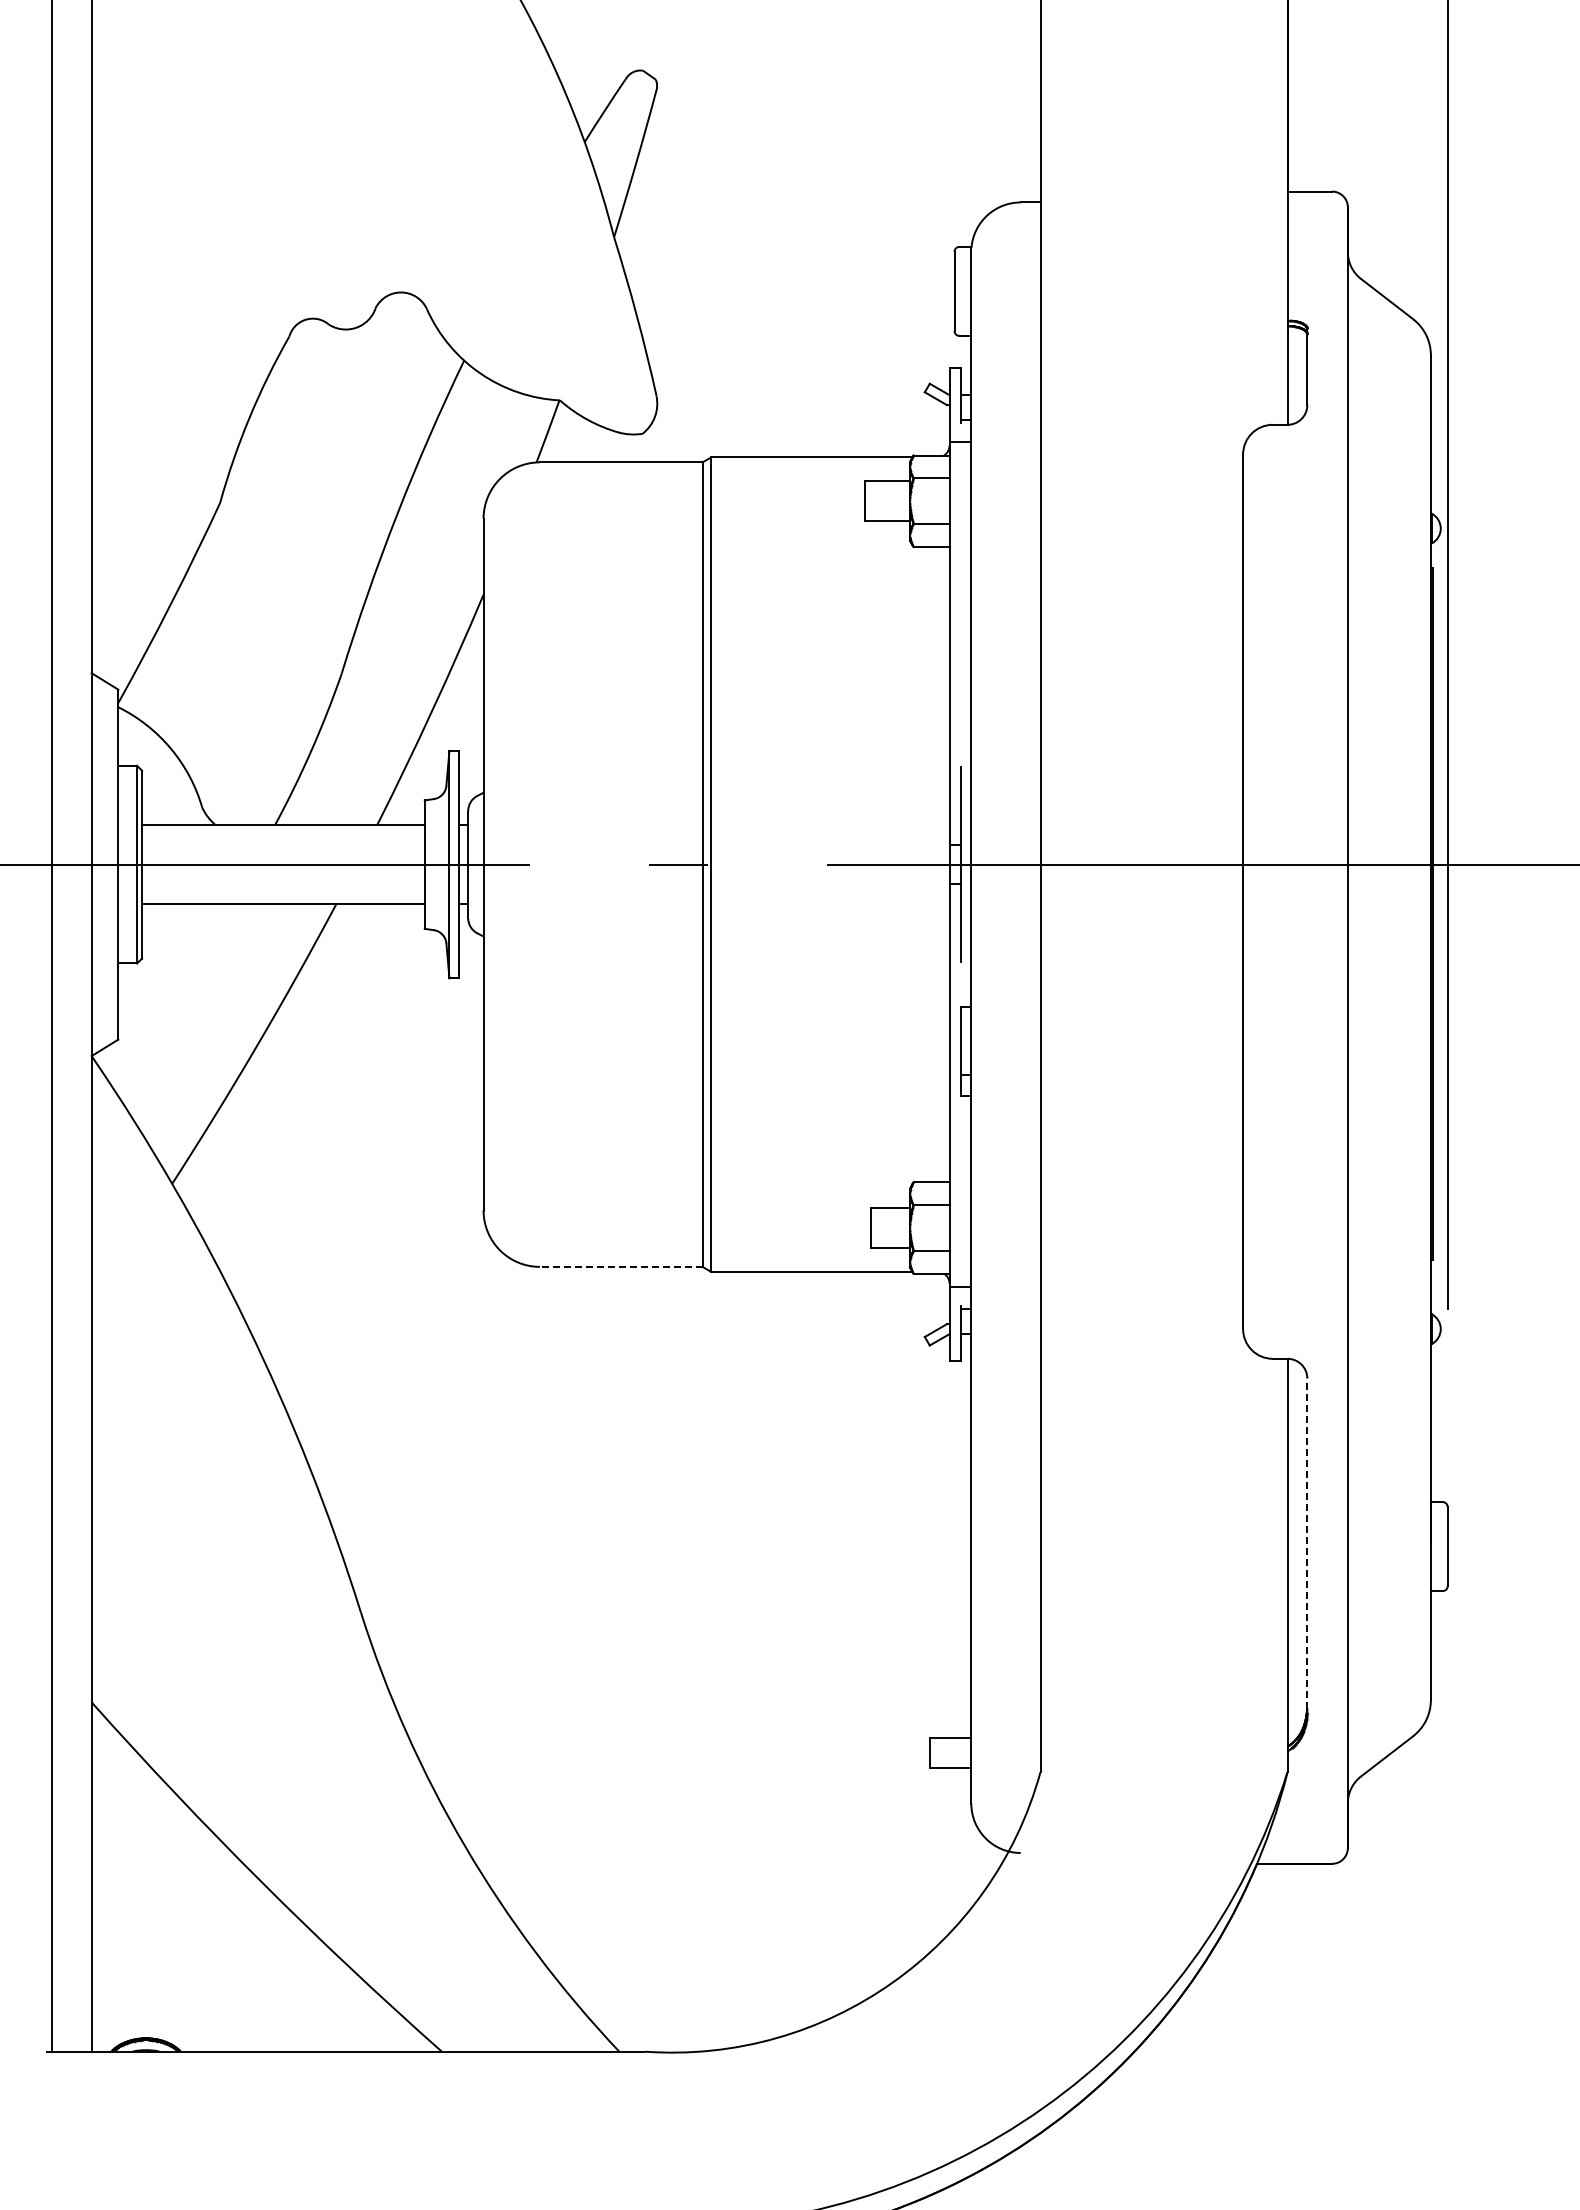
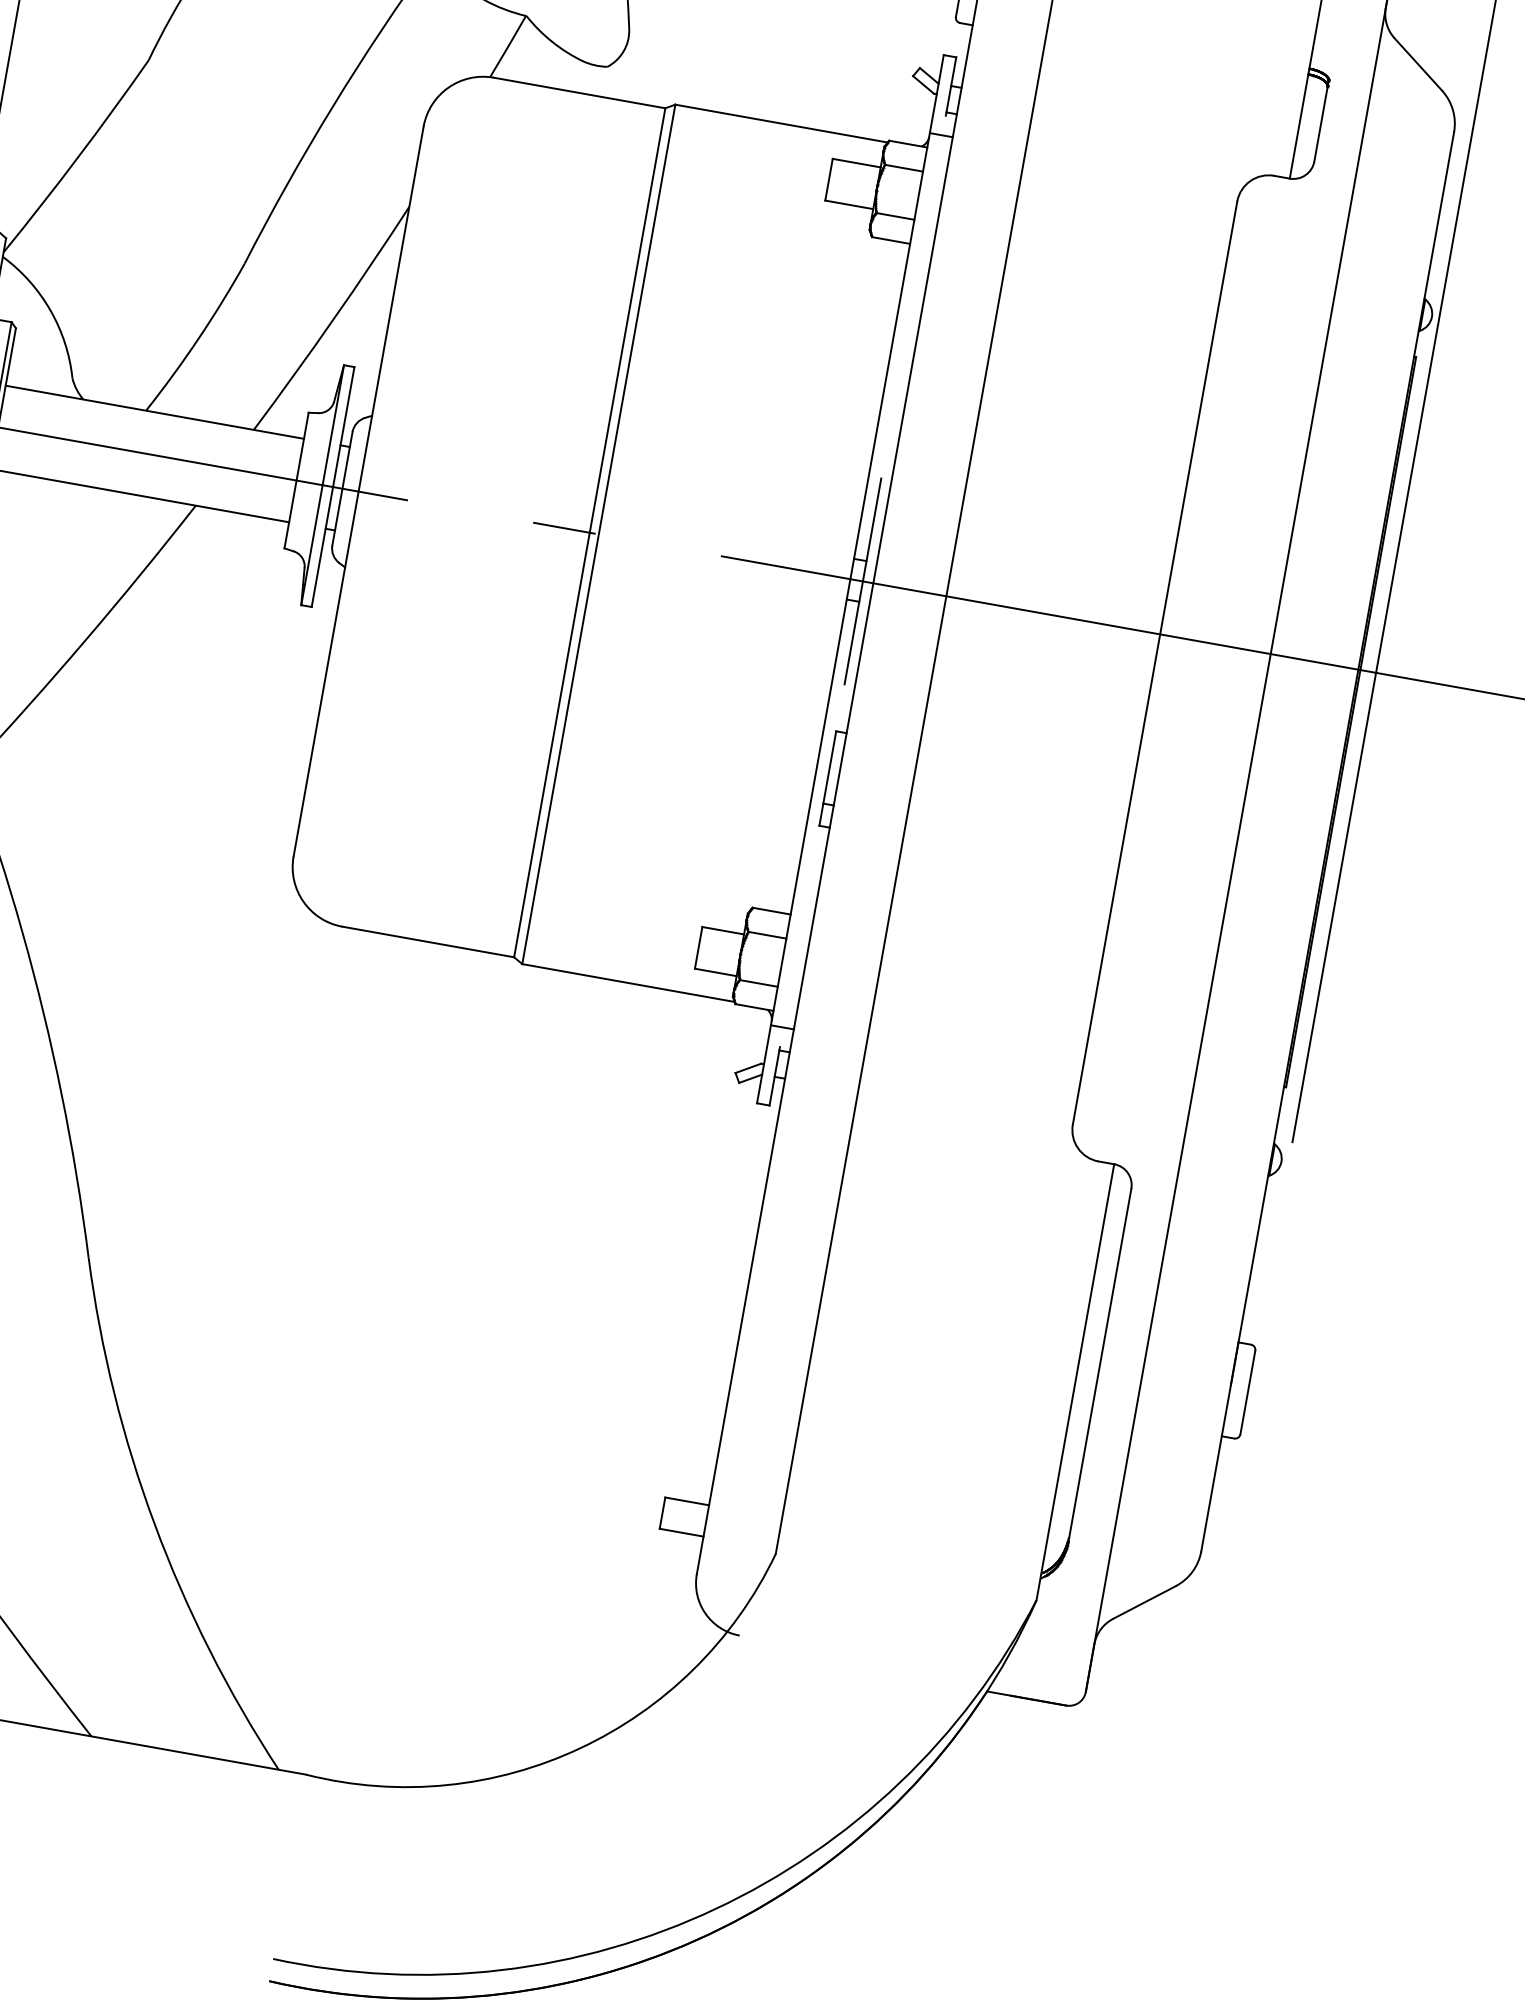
line: (620, 1266) -> (427, 941), dashed -> solid
line: (1307, 1543) -> (1100, 1362), dashed -> solid

